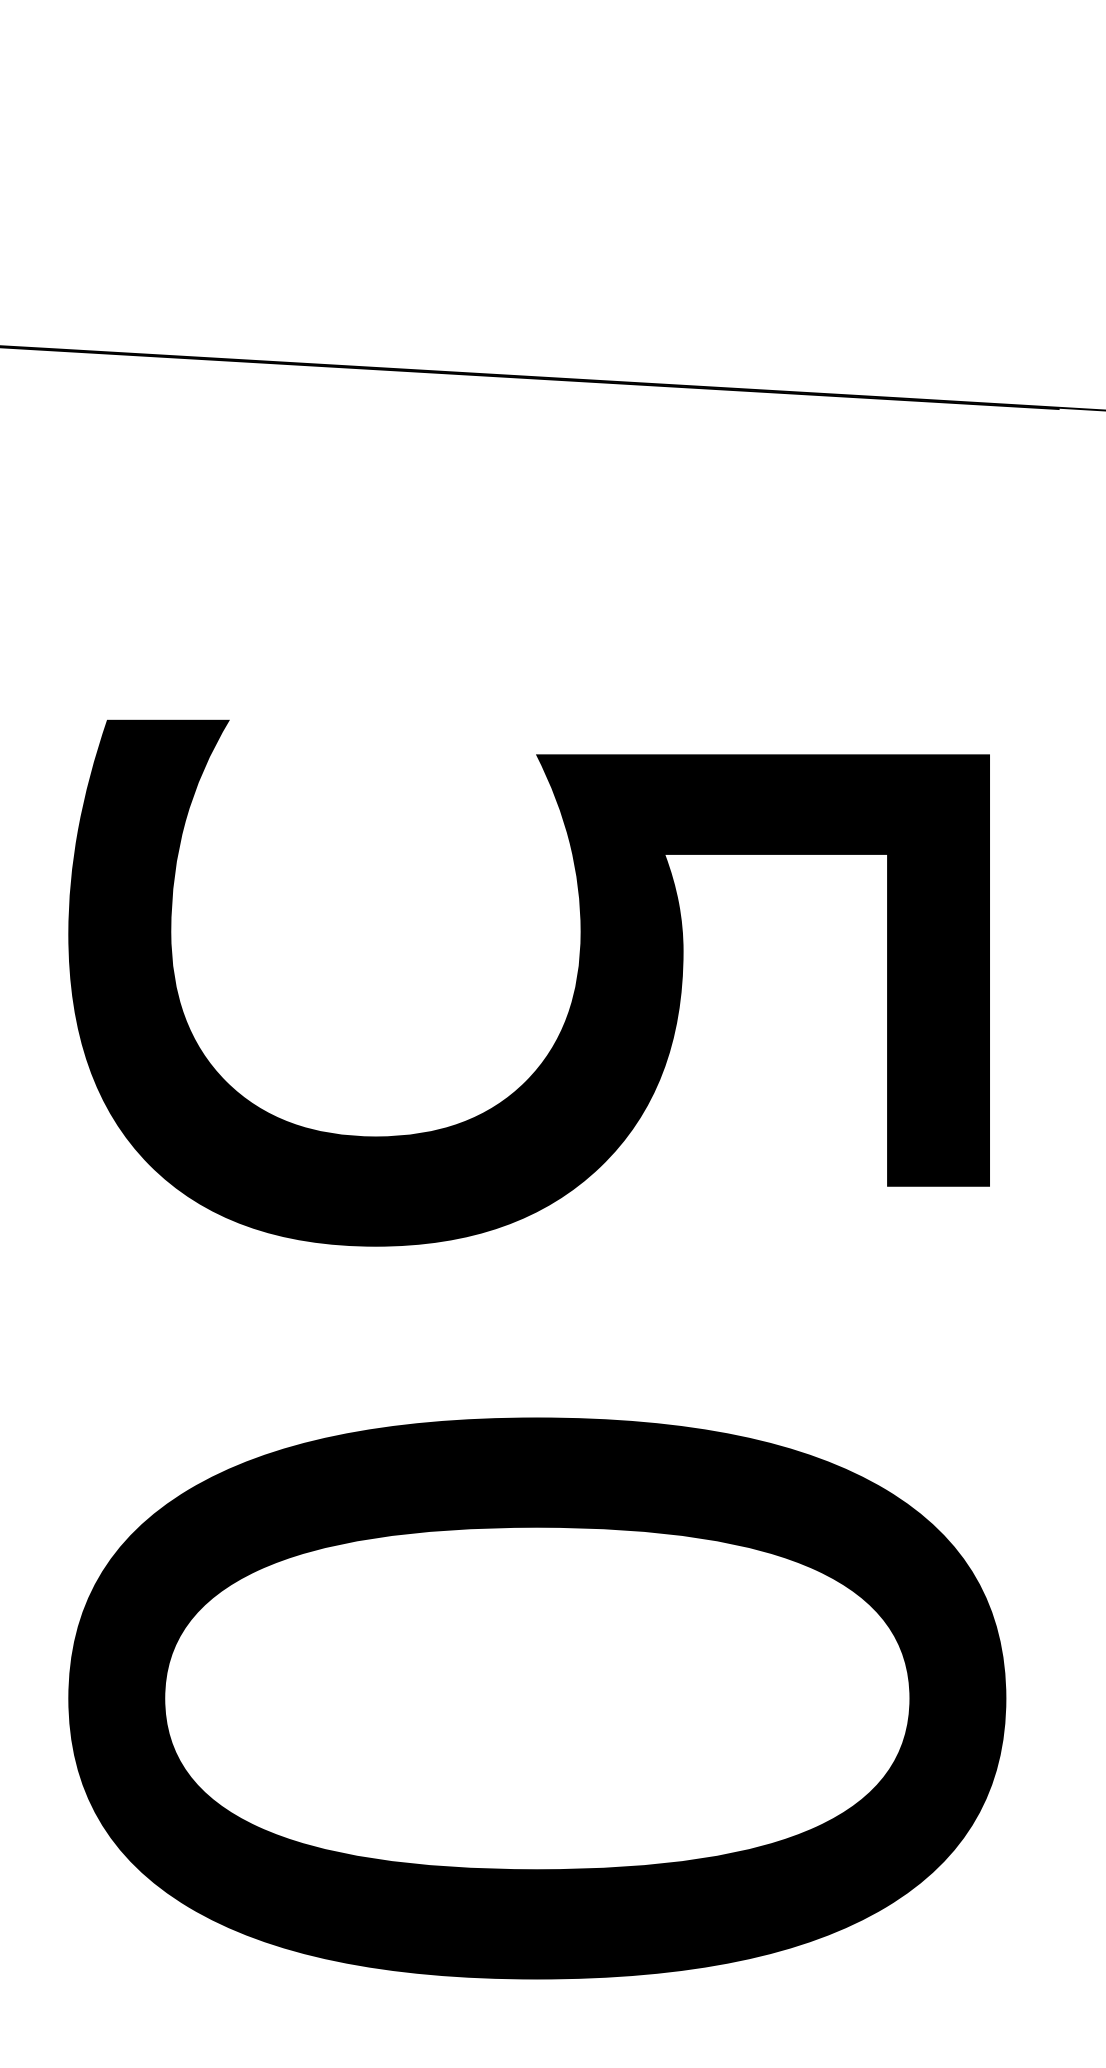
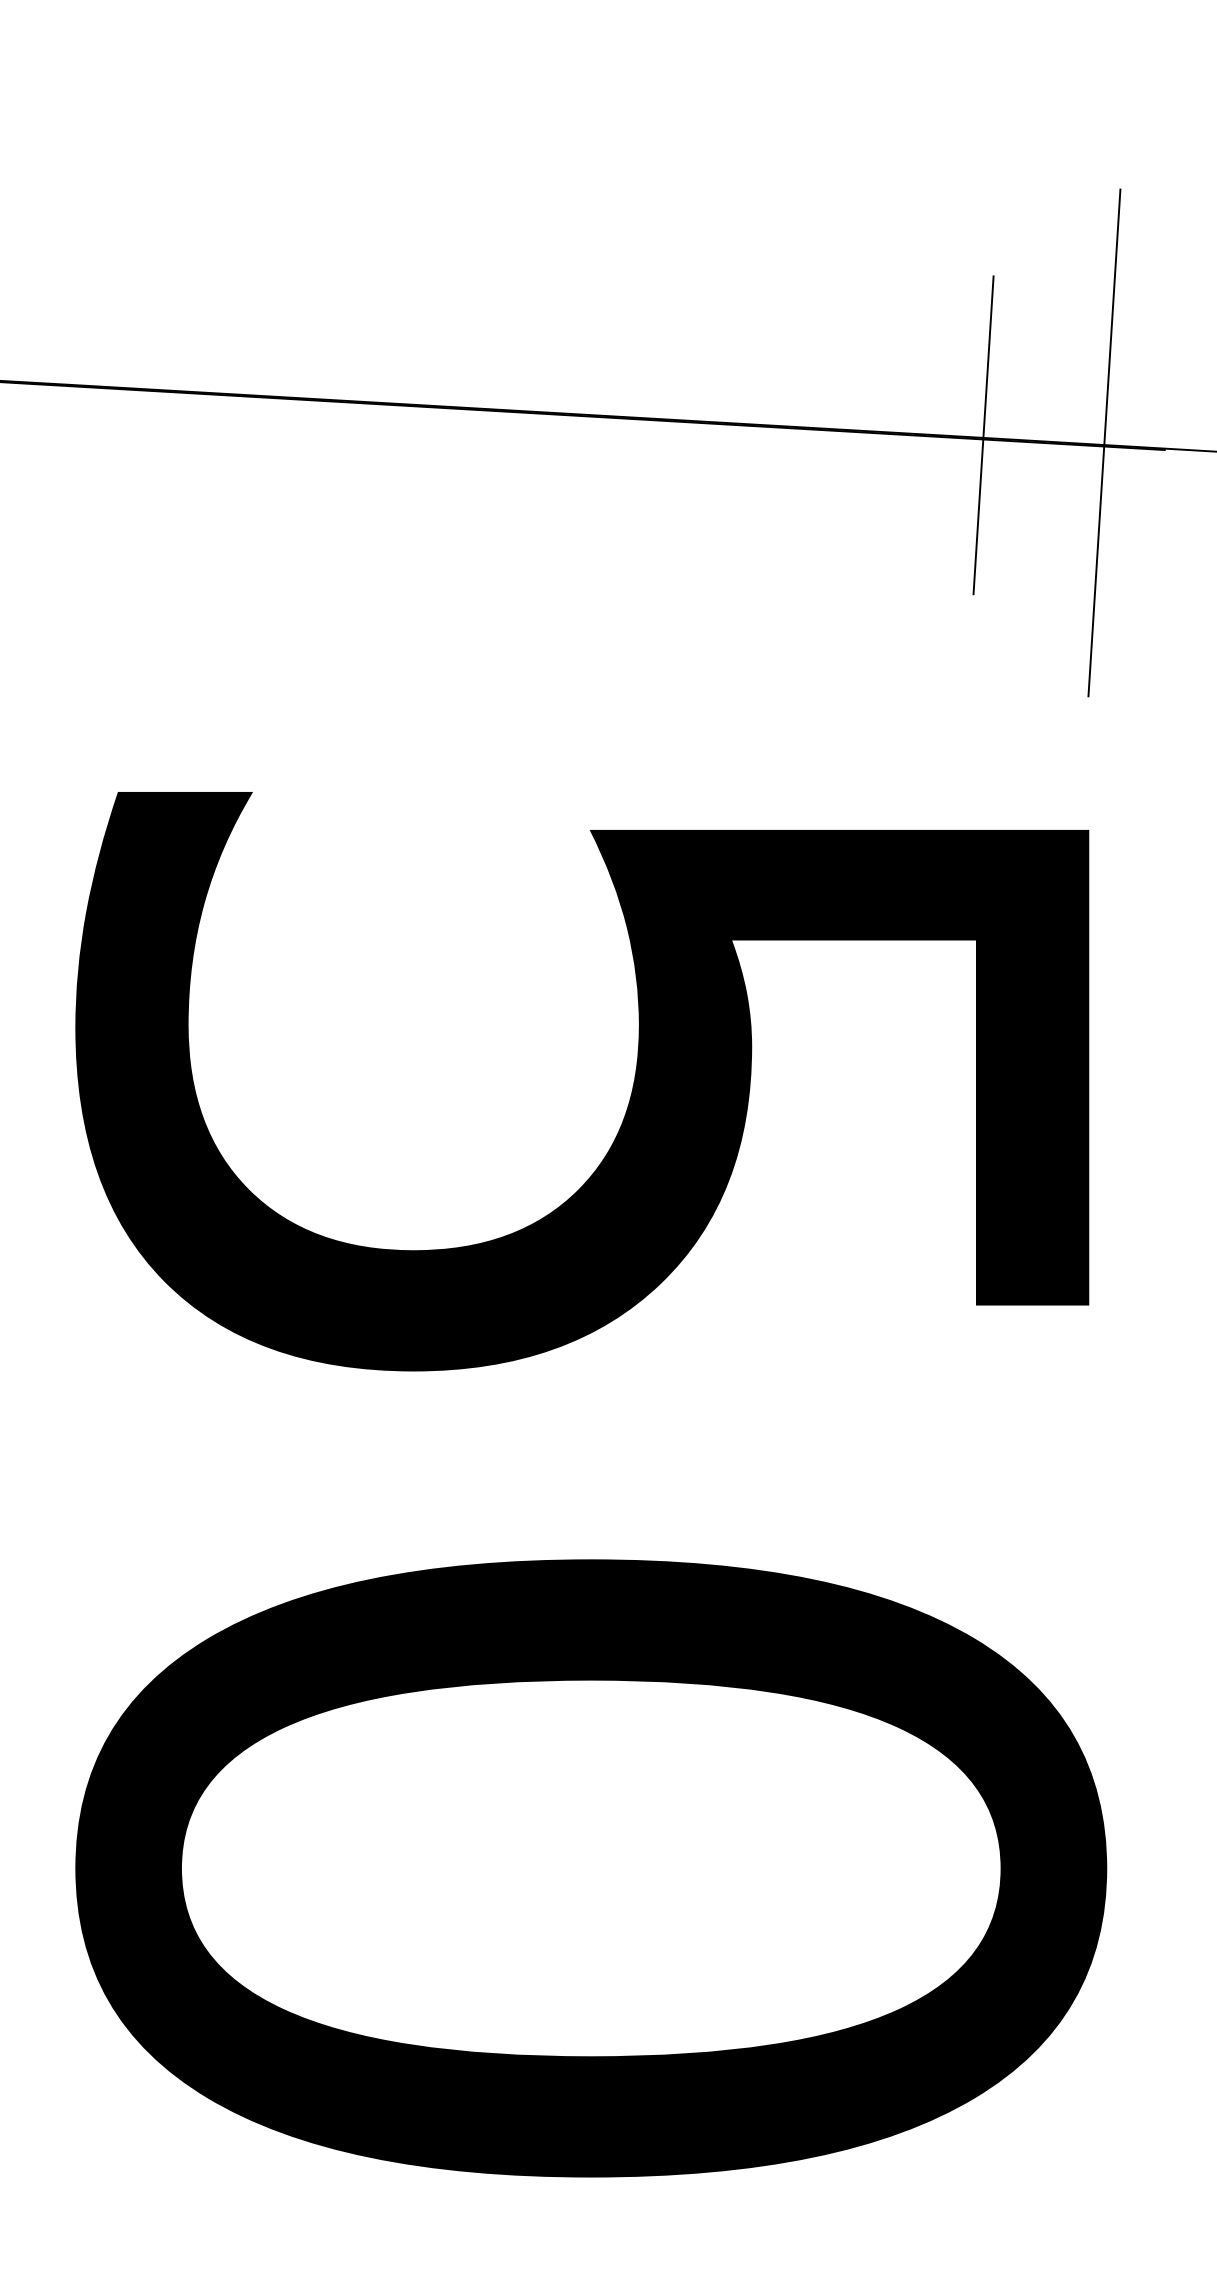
line: (893, 395) -> (983, 435), added
line: (1003, 402) -> (1104, 442), added

